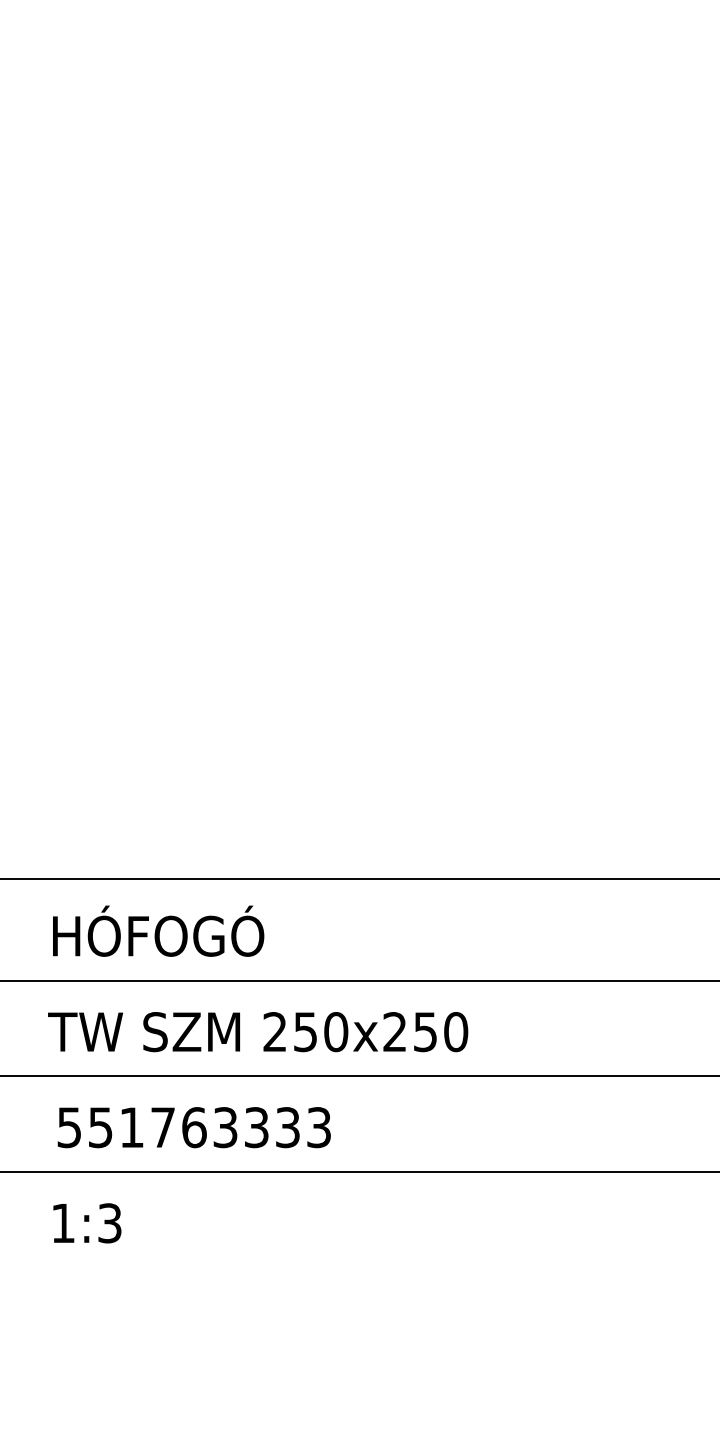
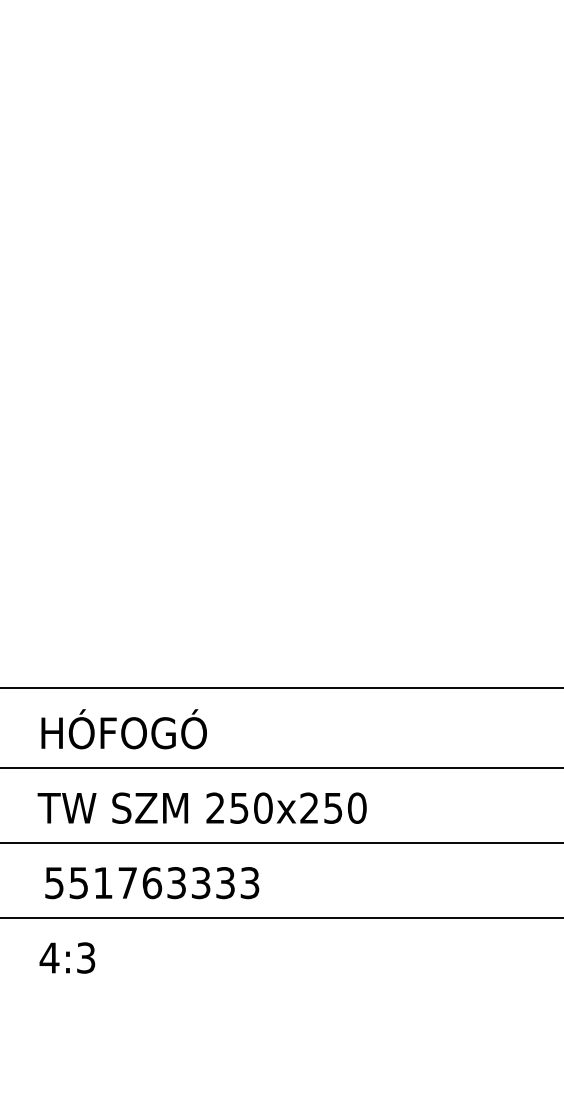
text: (63, 1222) -> (49, 957), 1:3 -> 4:3

